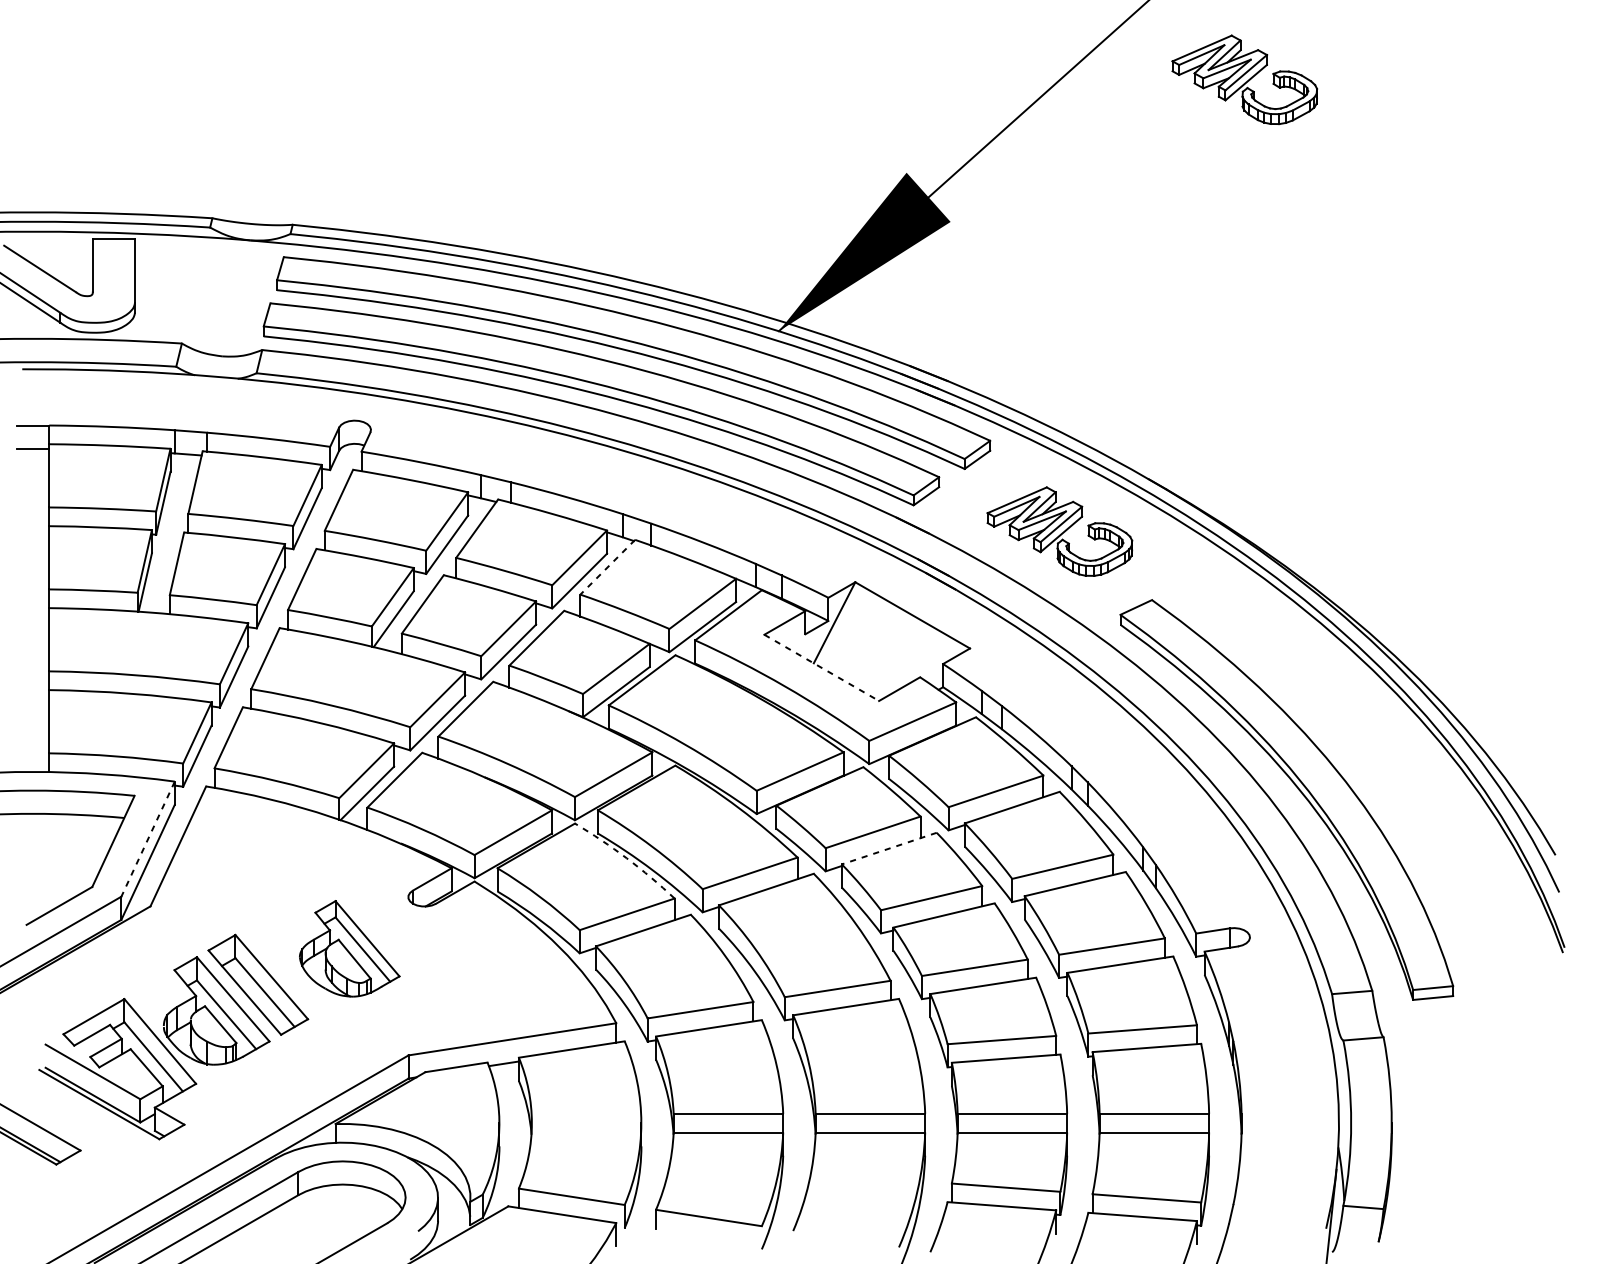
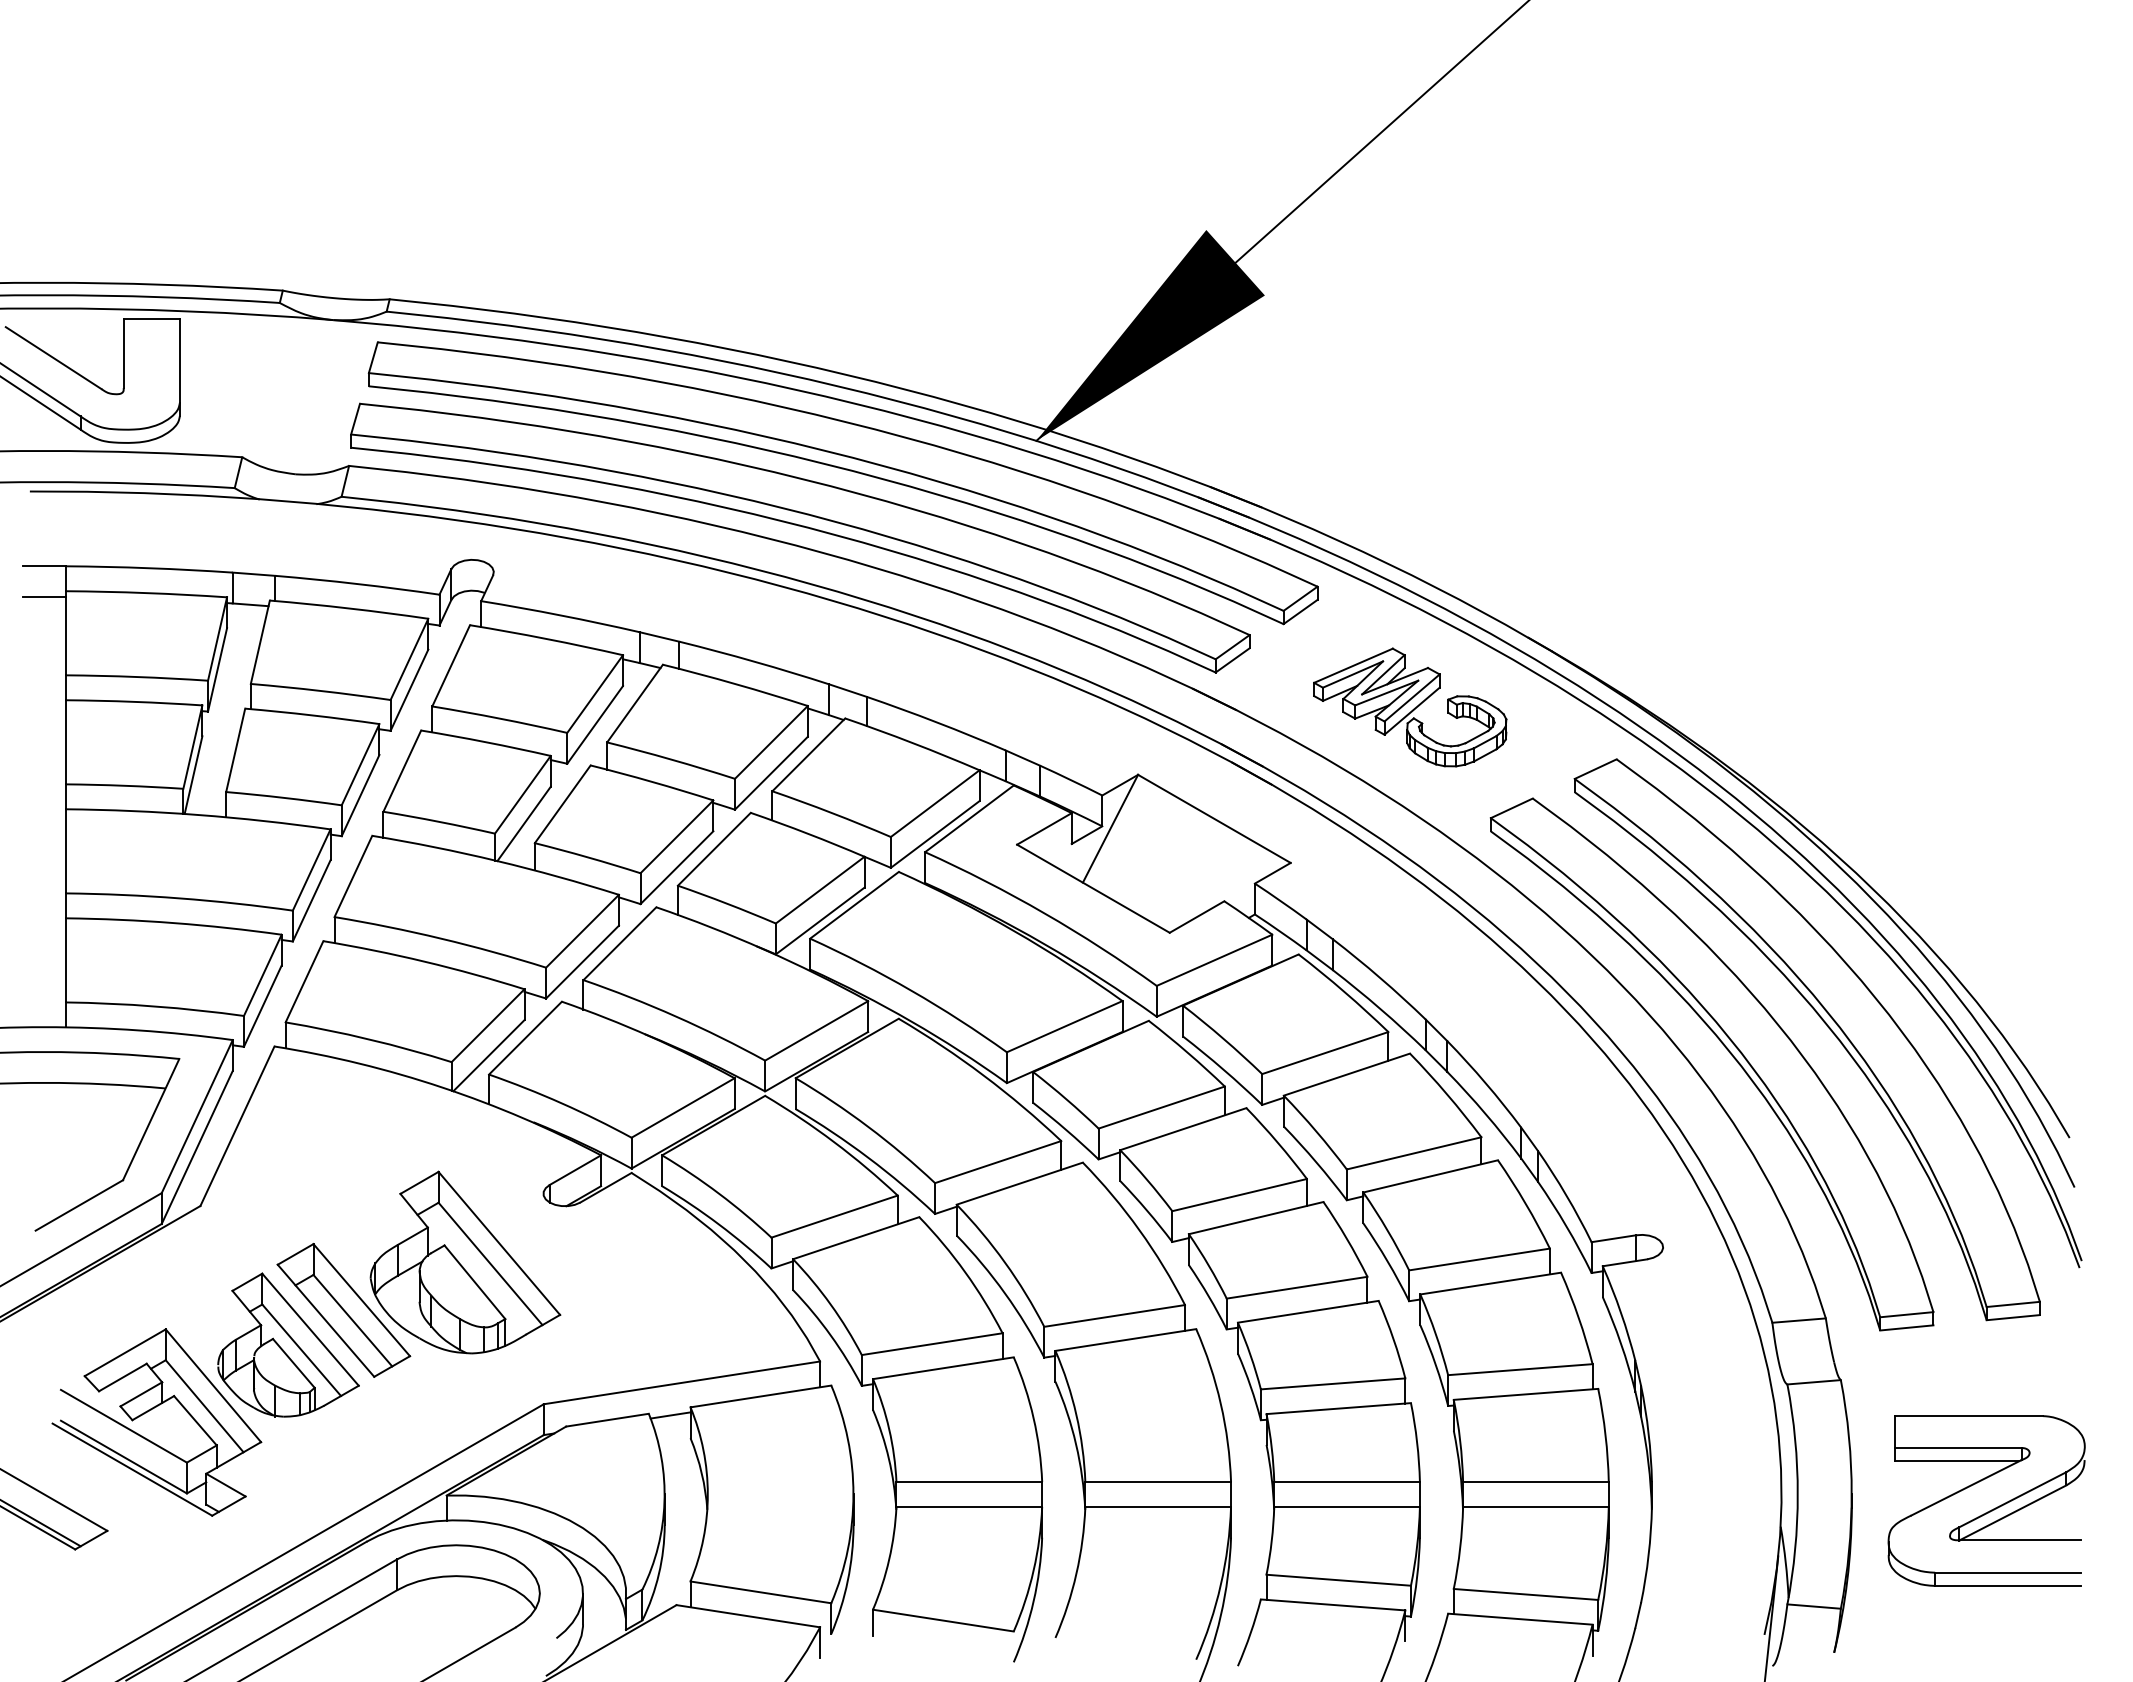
part: (1245, 79) -> (1656, 106), removed
line: (607, 566) -> (808, 754), dashed -> solid
line: (821, 667) -> (1093, 888), dashed -> solid
part: (1370, 768) -> (1823, 1022), added
line: (148, 839) -> (197, 1117), dashed -> solid
line: (889, 848) -> (1183, 1129), dashed -> solid
arc: (627, 858) -> (834, 1142), dashed -> solid
part: (349, 948) -> (465, 1262), size x1.43
part: (1496, 1134) -> (1991, 1509), added

